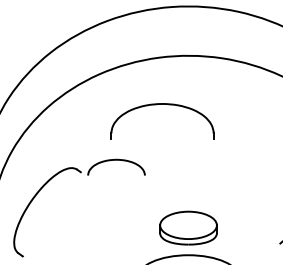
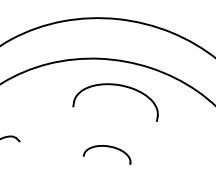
part: (162, 104) -> (119, 85), moved
part: (116, 166) -> (108, 152), moved

